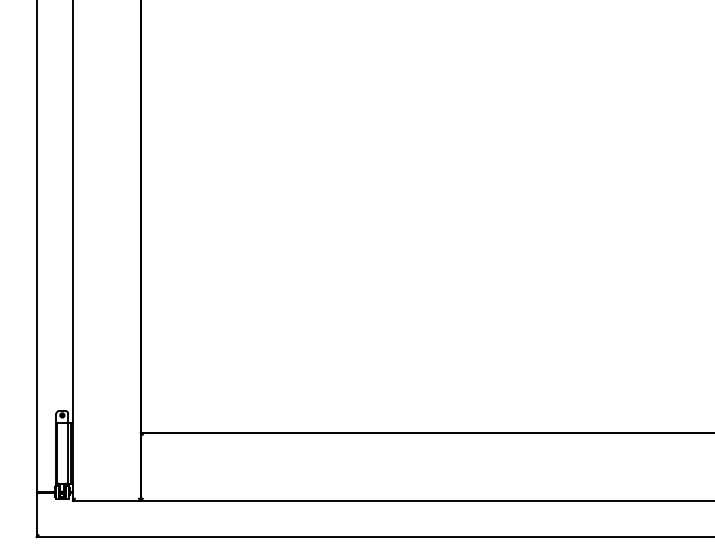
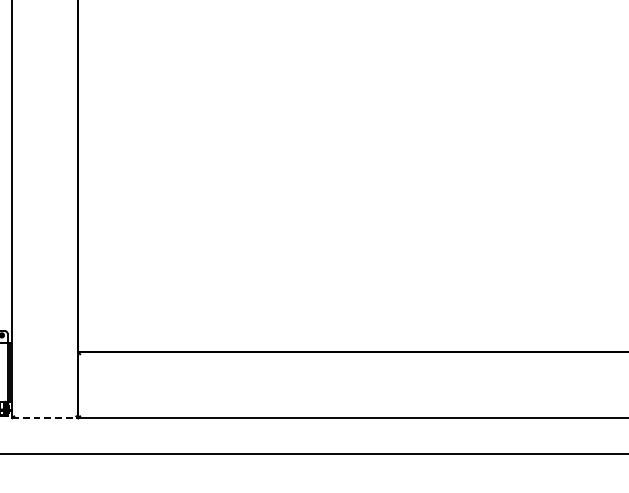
line: (106, 500) -> (44, 418), solid -> dashed

